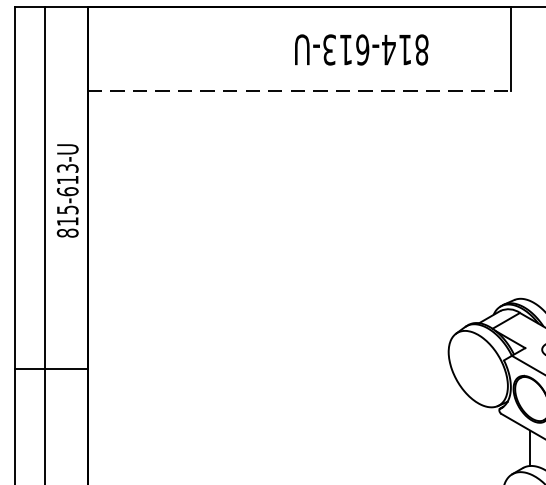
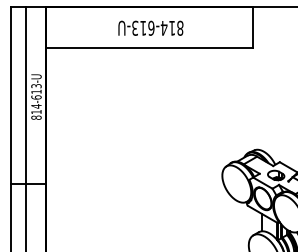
text: (360, 48) -> (150, 27), moved
line: (299, 91) -> (149, 48), dashed -> solid
text: (67, 210) -> (36, 106), 815-613-U -> 814-613-U

